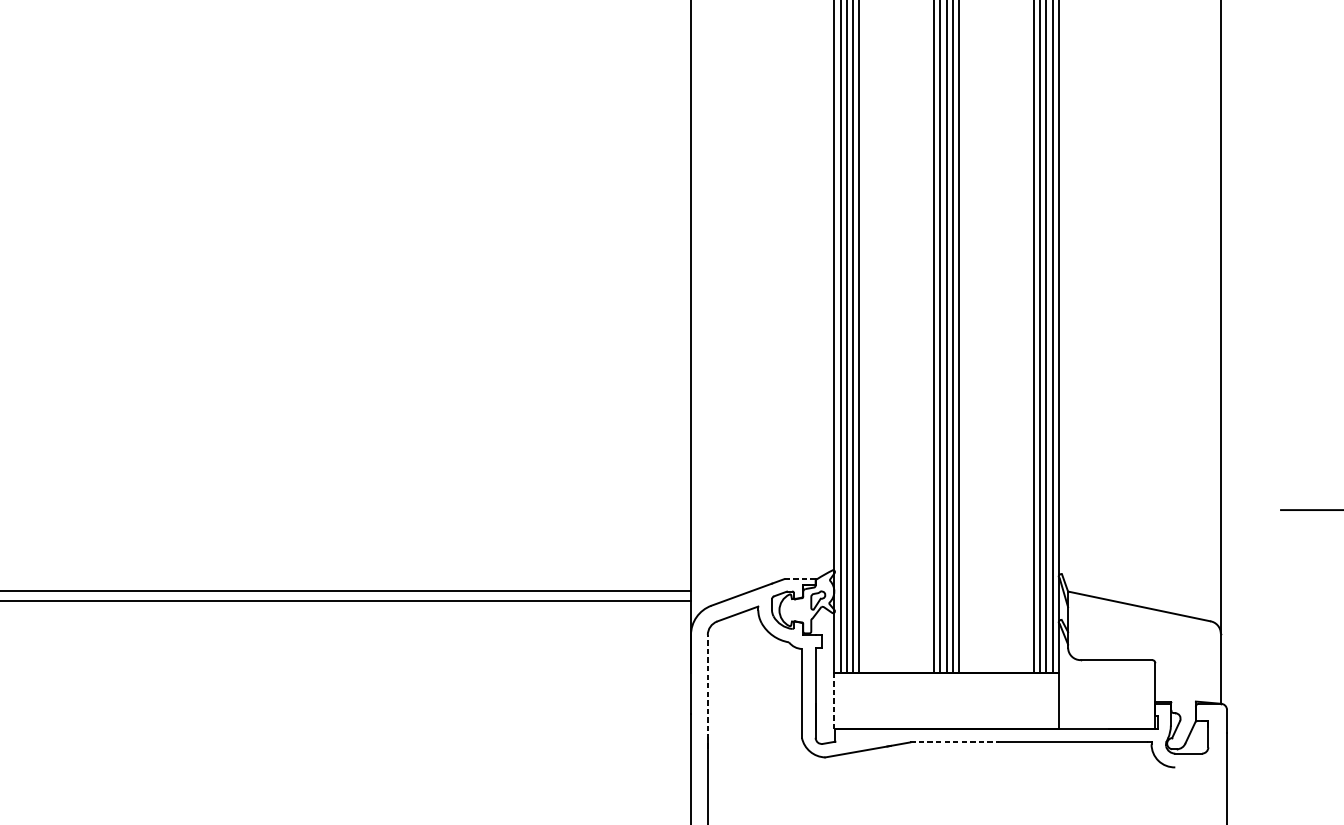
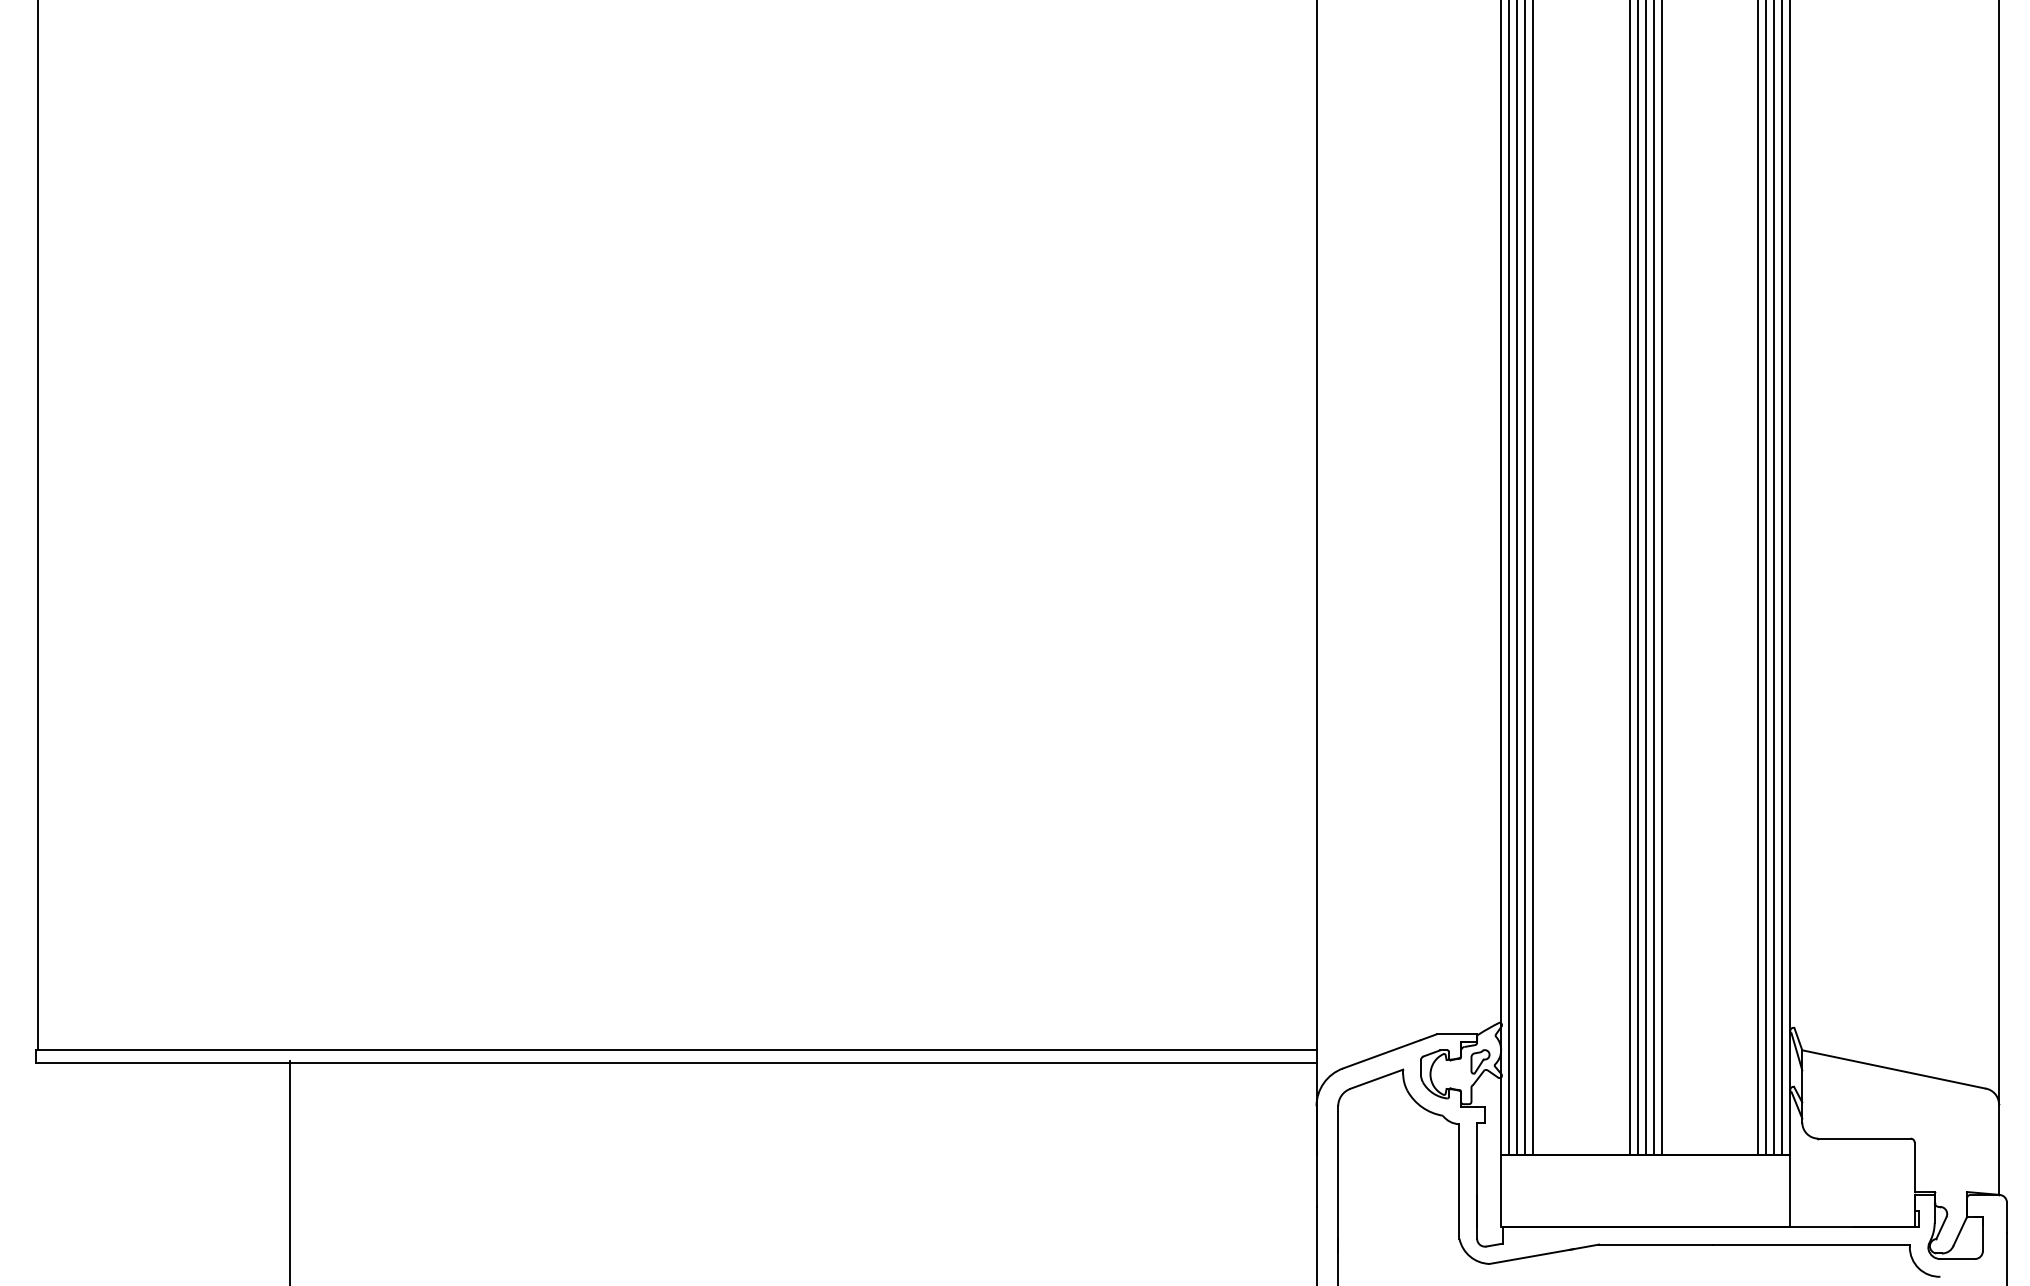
line: (799, 579) -> (1456, 1034), dashed -> solid
line: (708, 691) -> (1338, 1179), dashed -> solid
line: (834, 701) -> (1501, 1191), dashed -> solid
line: (954, 742) -> (1655, 1244), dashed -> solid

